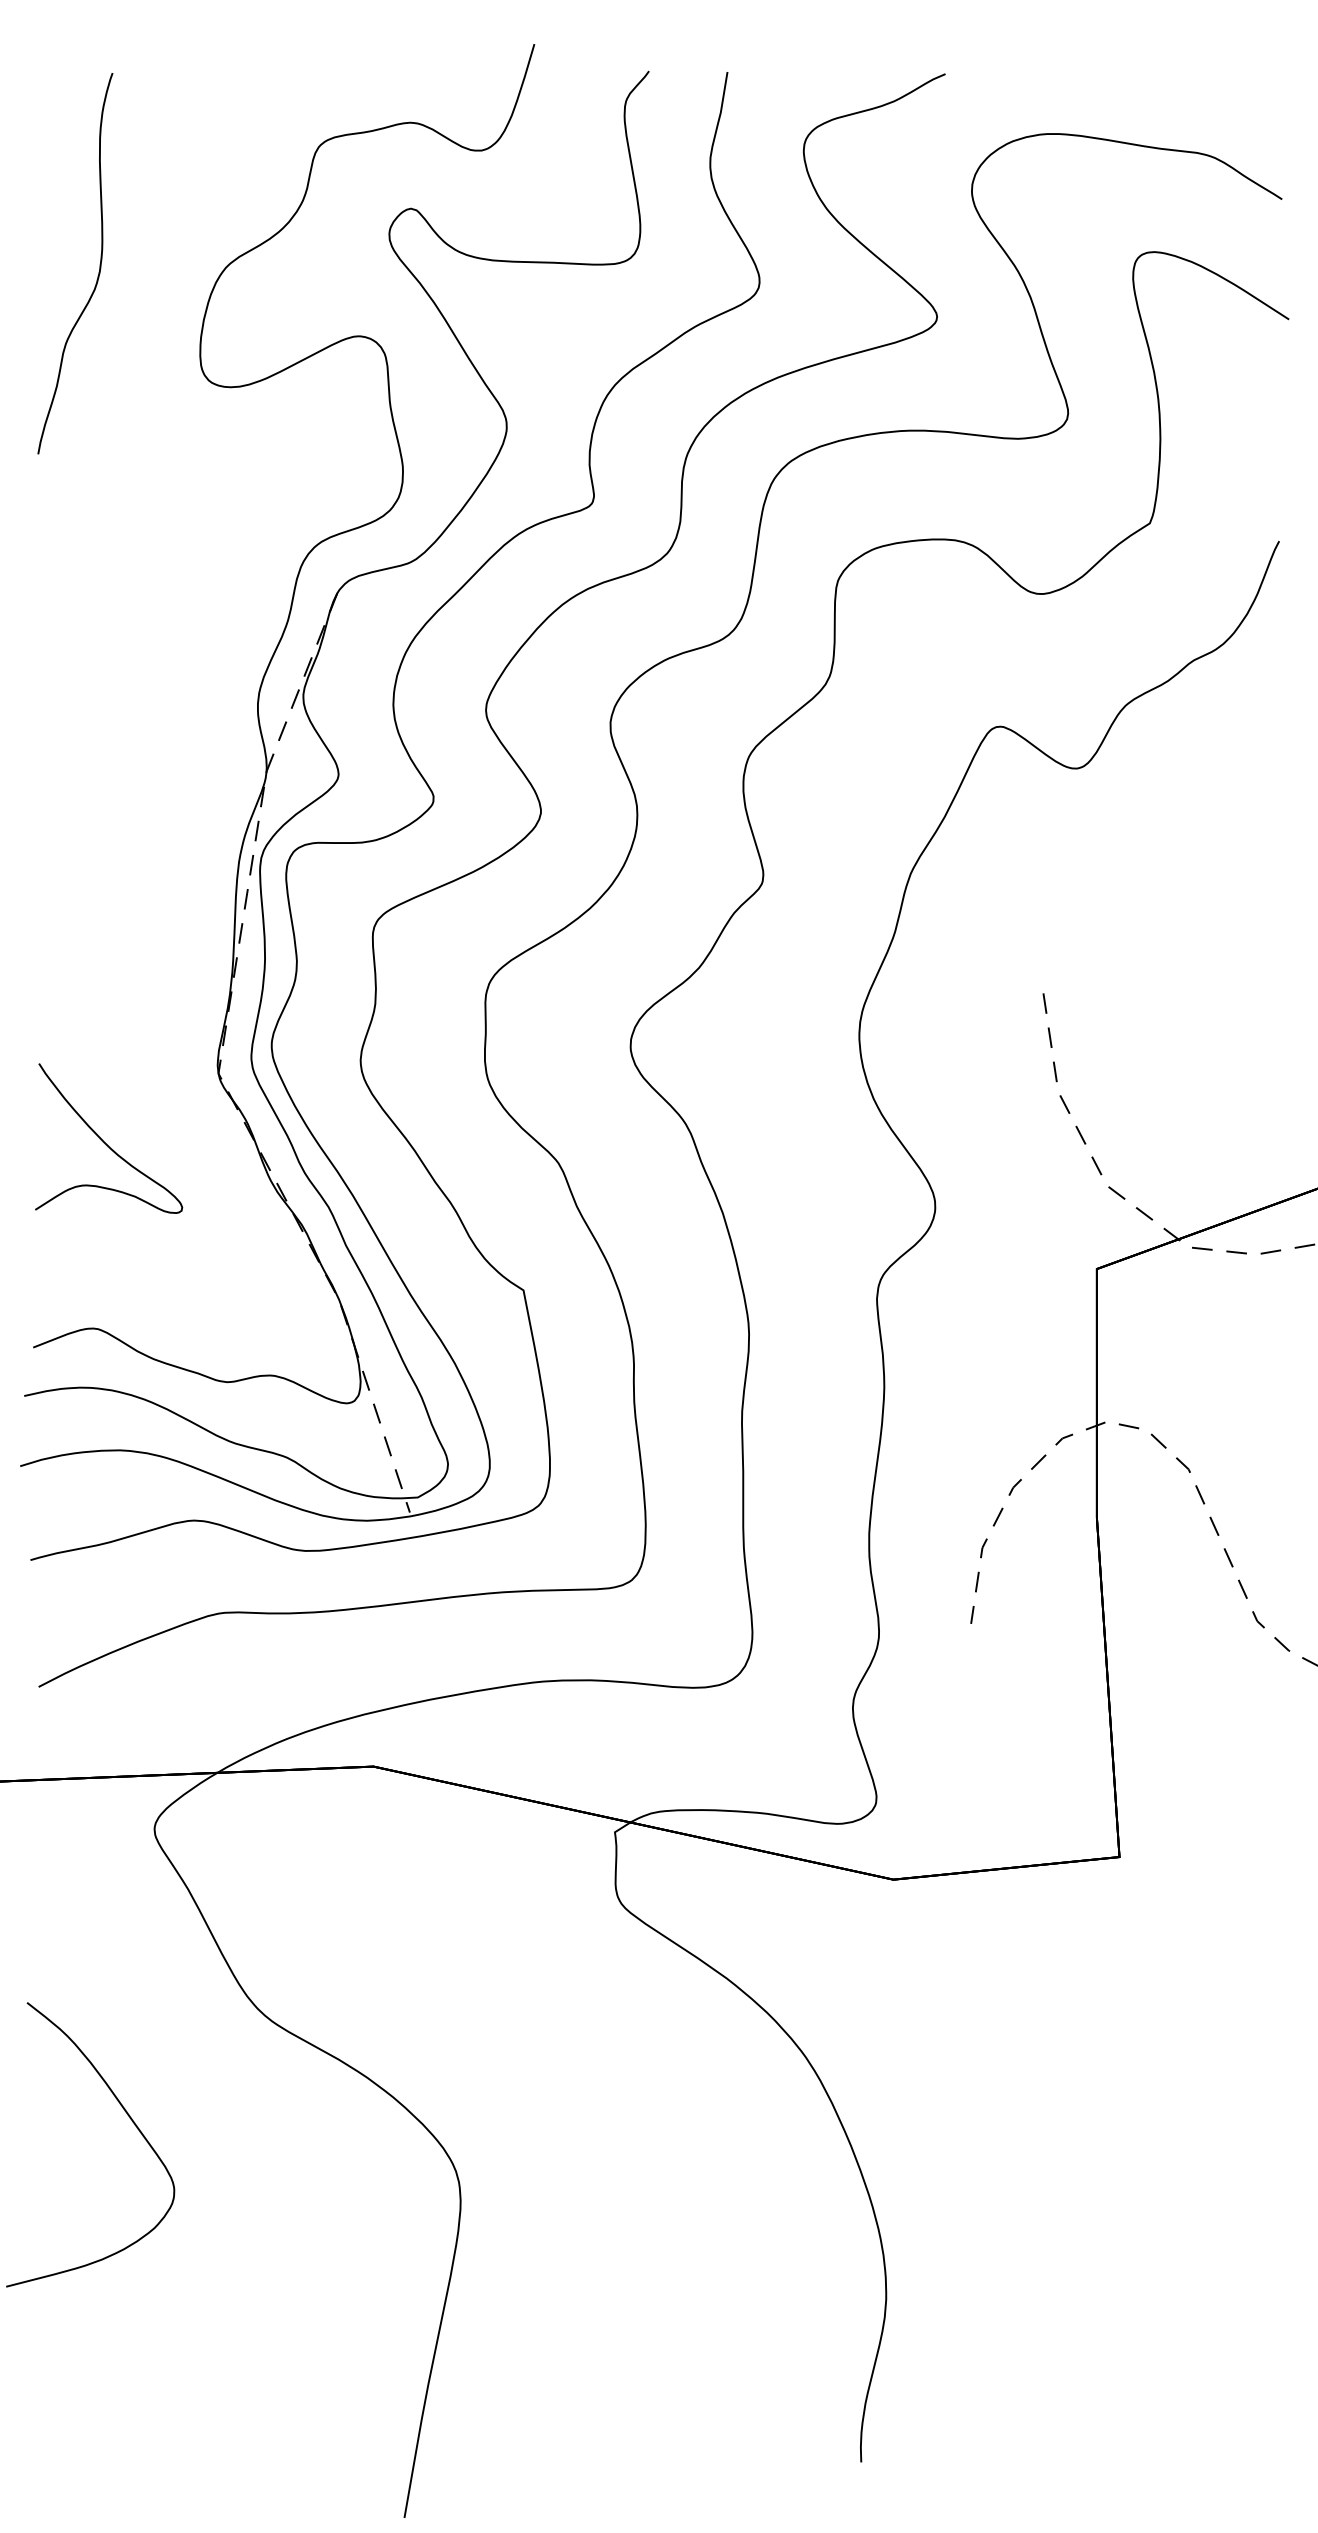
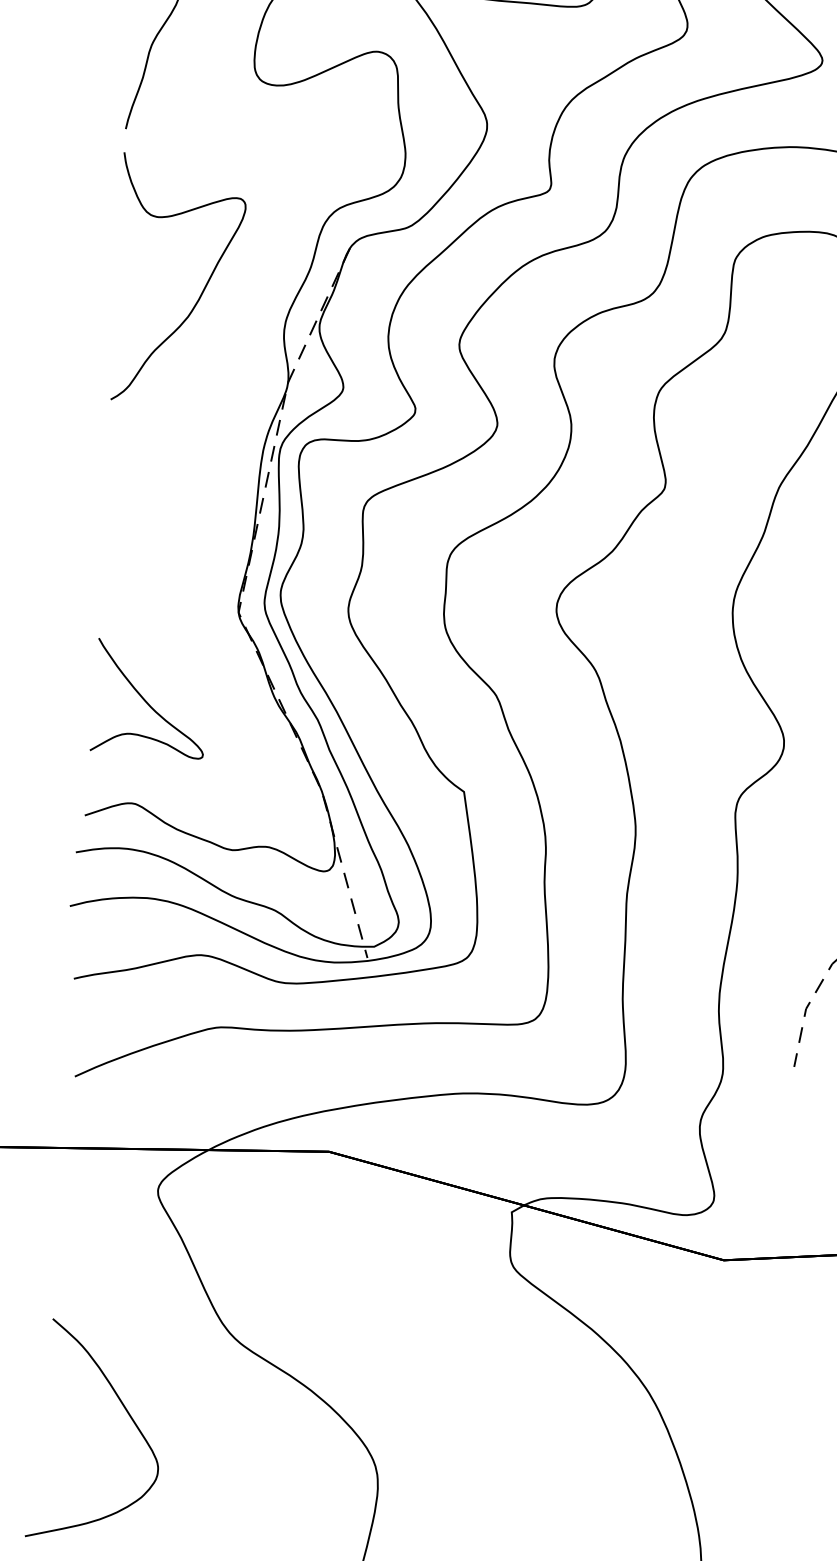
curve: (149, 657) -> (202, 289), added
curve: (105, 1142) -> (146, 701), moved

